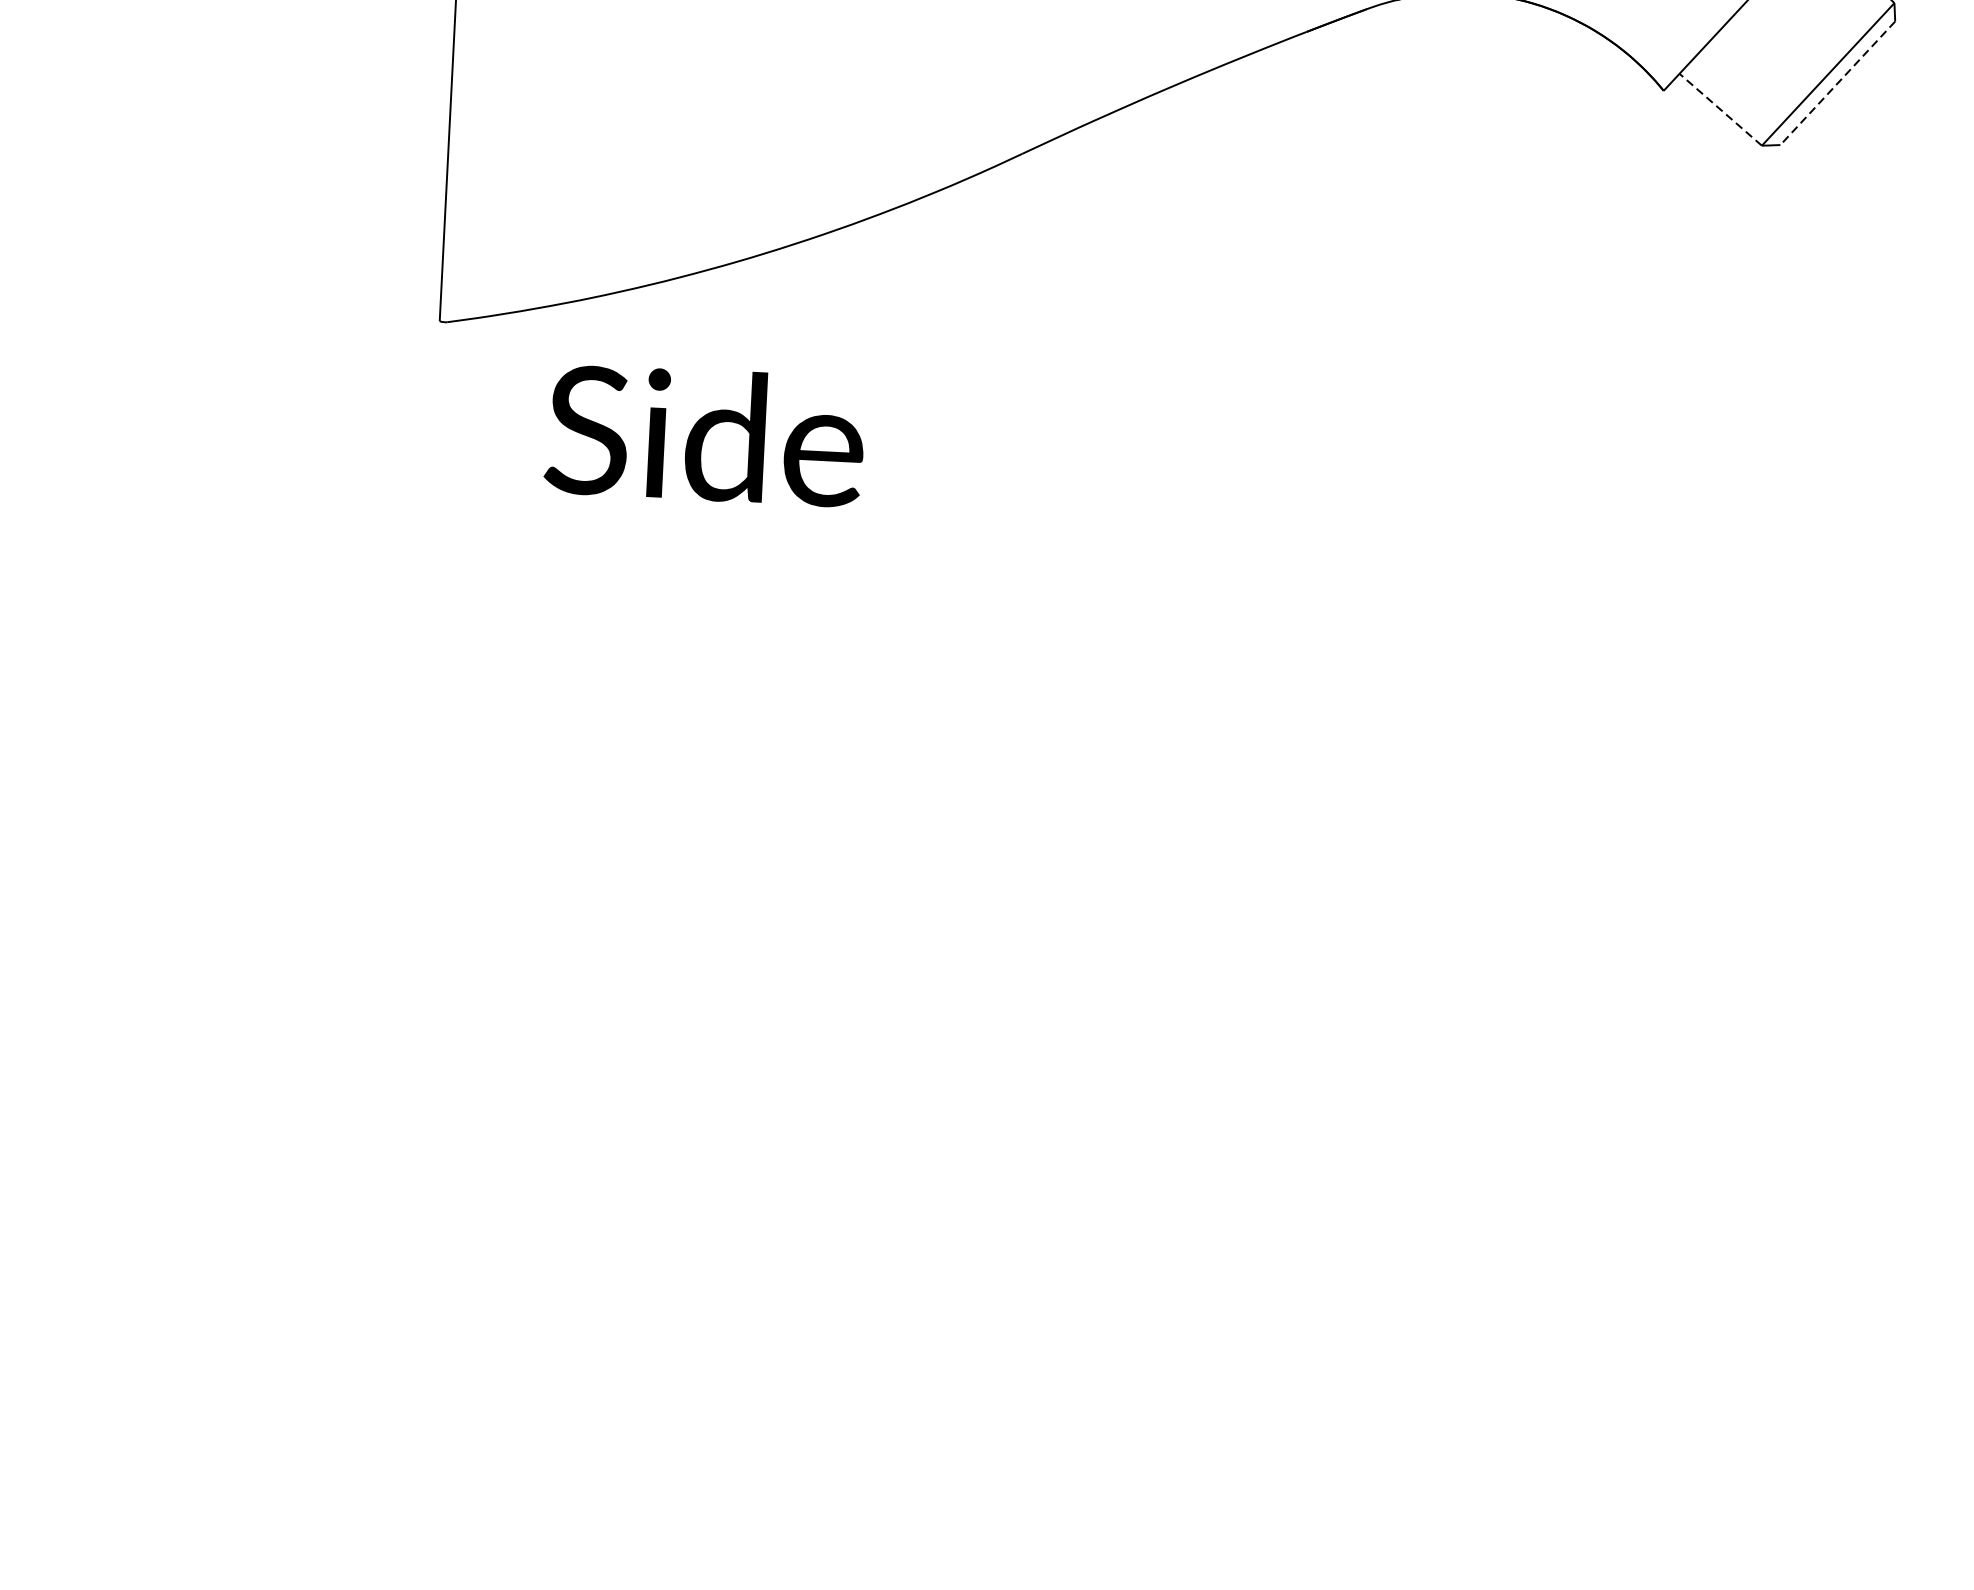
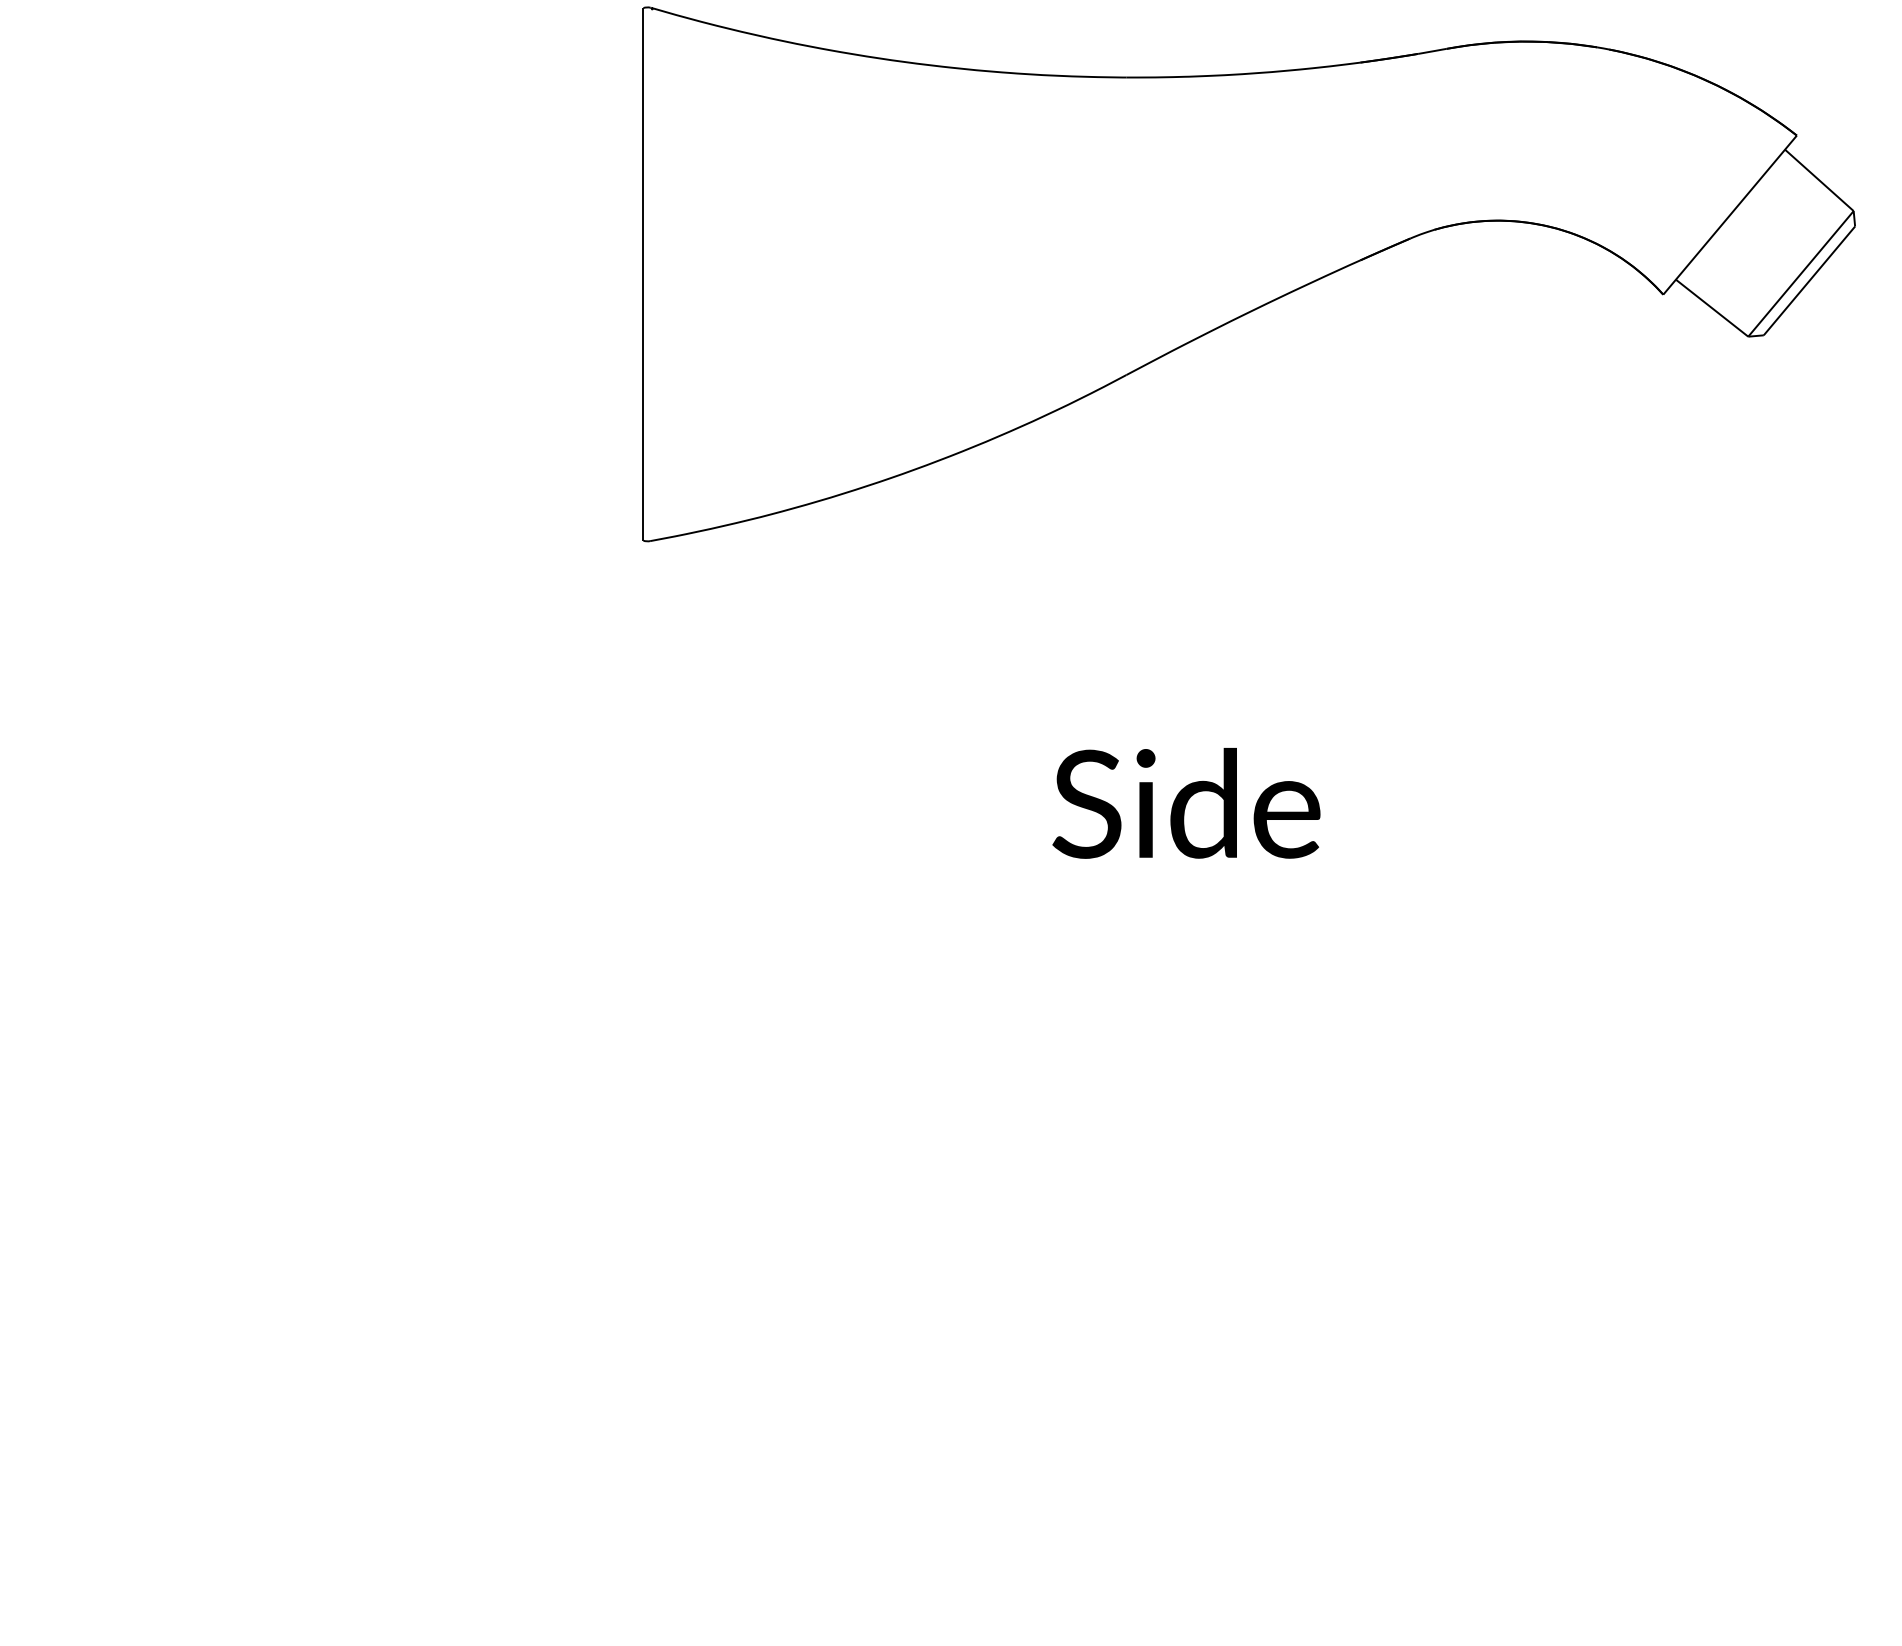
line: (1837, 83) -> (1809, 281), dashed -> solid
line: (1720, 108) -> (1711, 307), dashed -> solid
text: (705, 435) -> (1186, 803), moved

